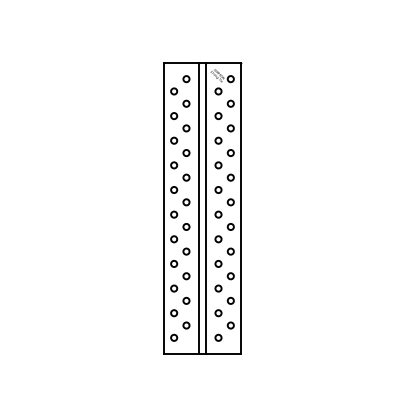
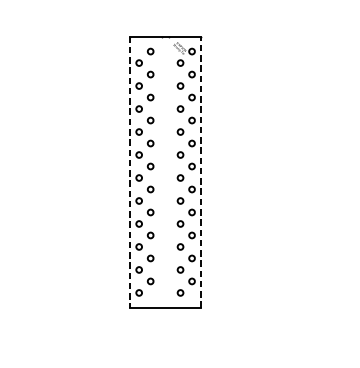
line: (164, 208) -> (130, 172), solid -> dashed
line: (198, 208) -> (161, 172), removed
line: (206, 208) -> (169, 172), removed
line: (240, 208) -> (201, 172), solid -> dashed

